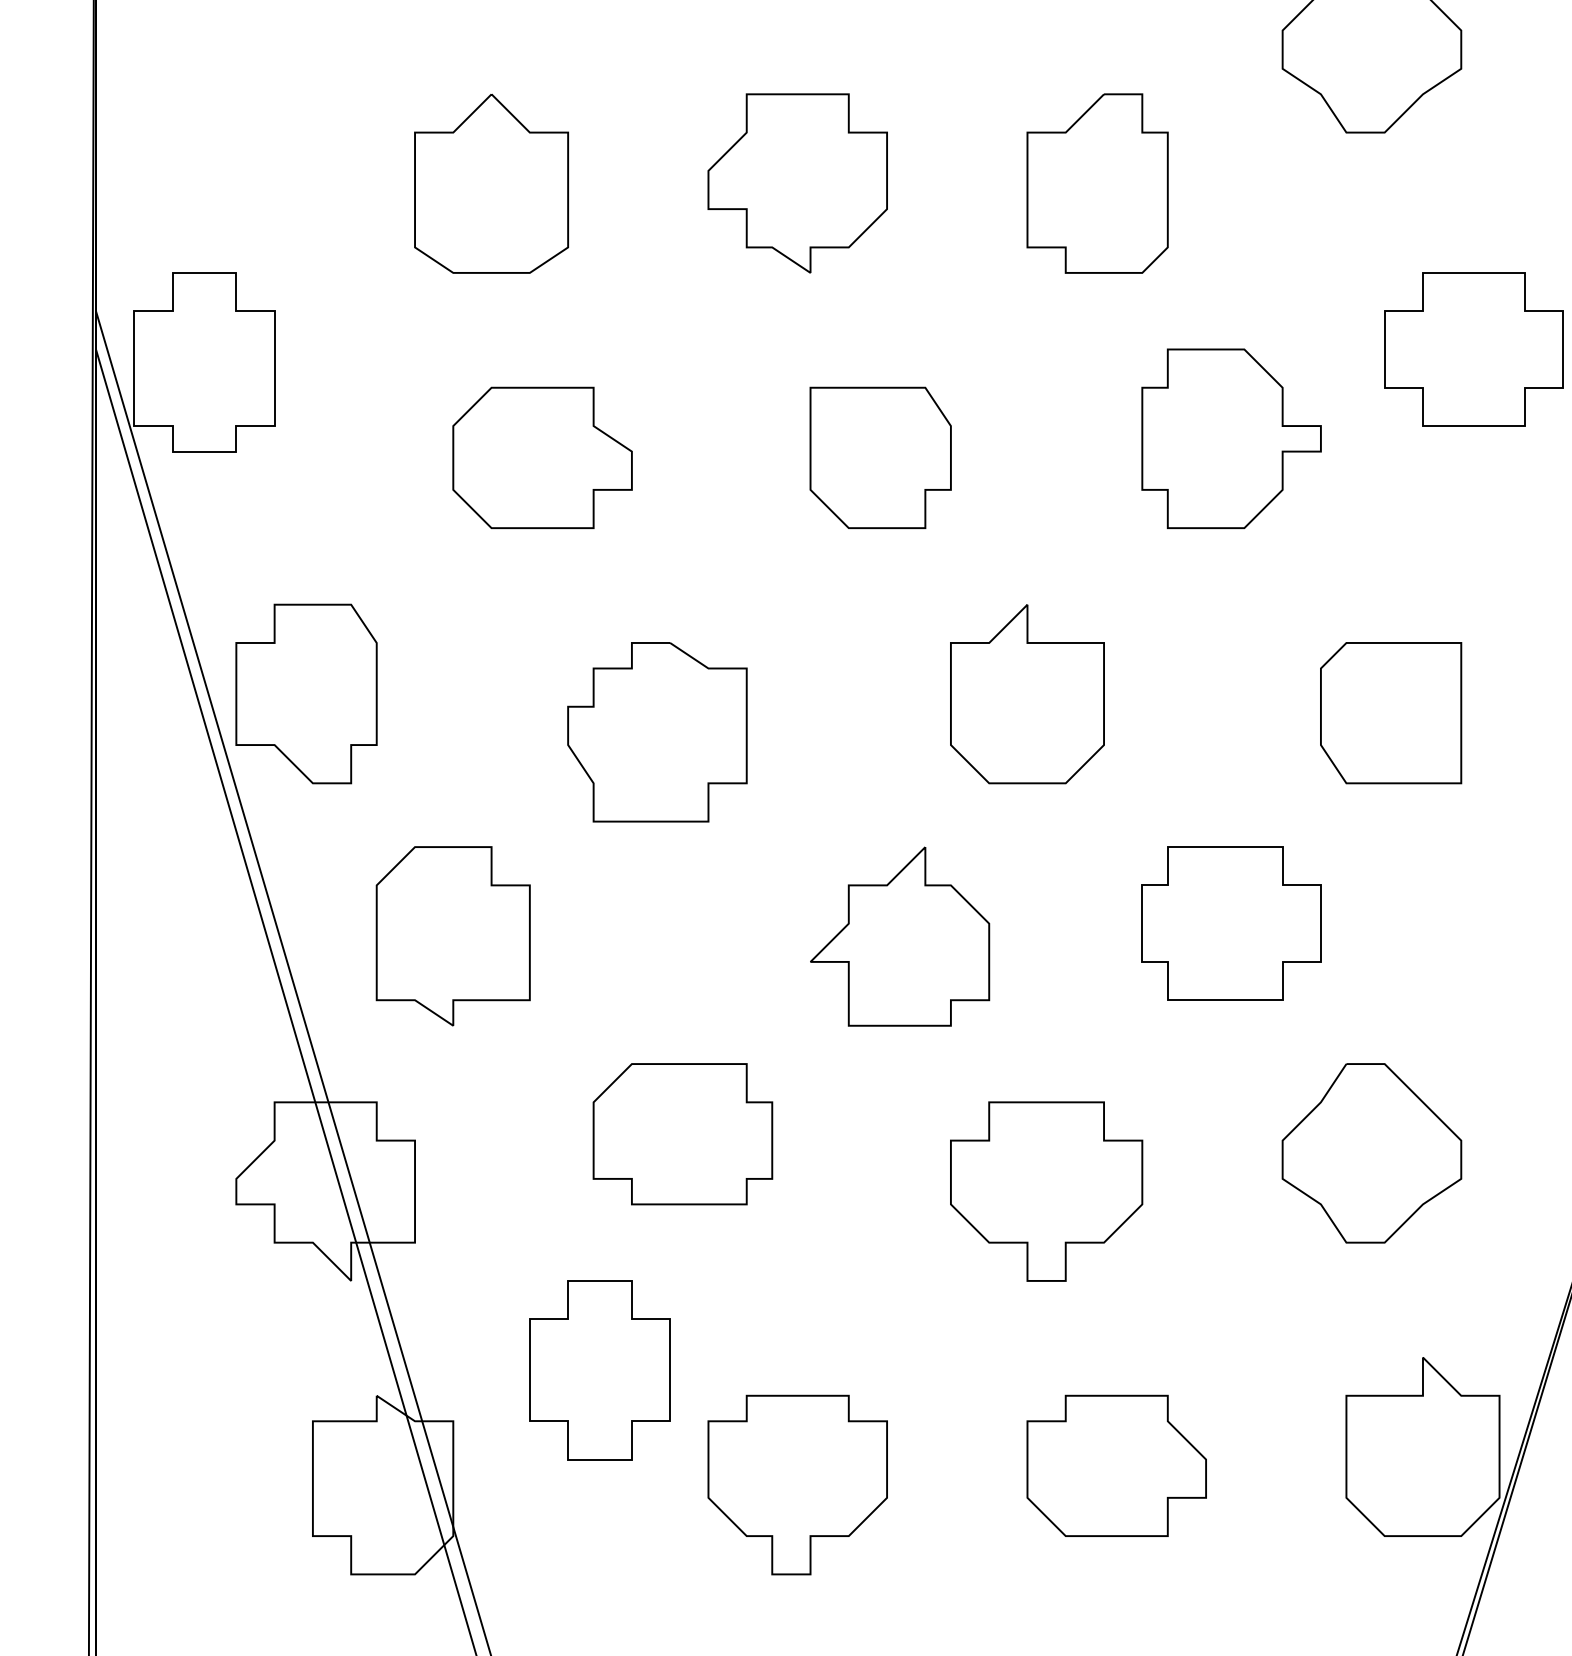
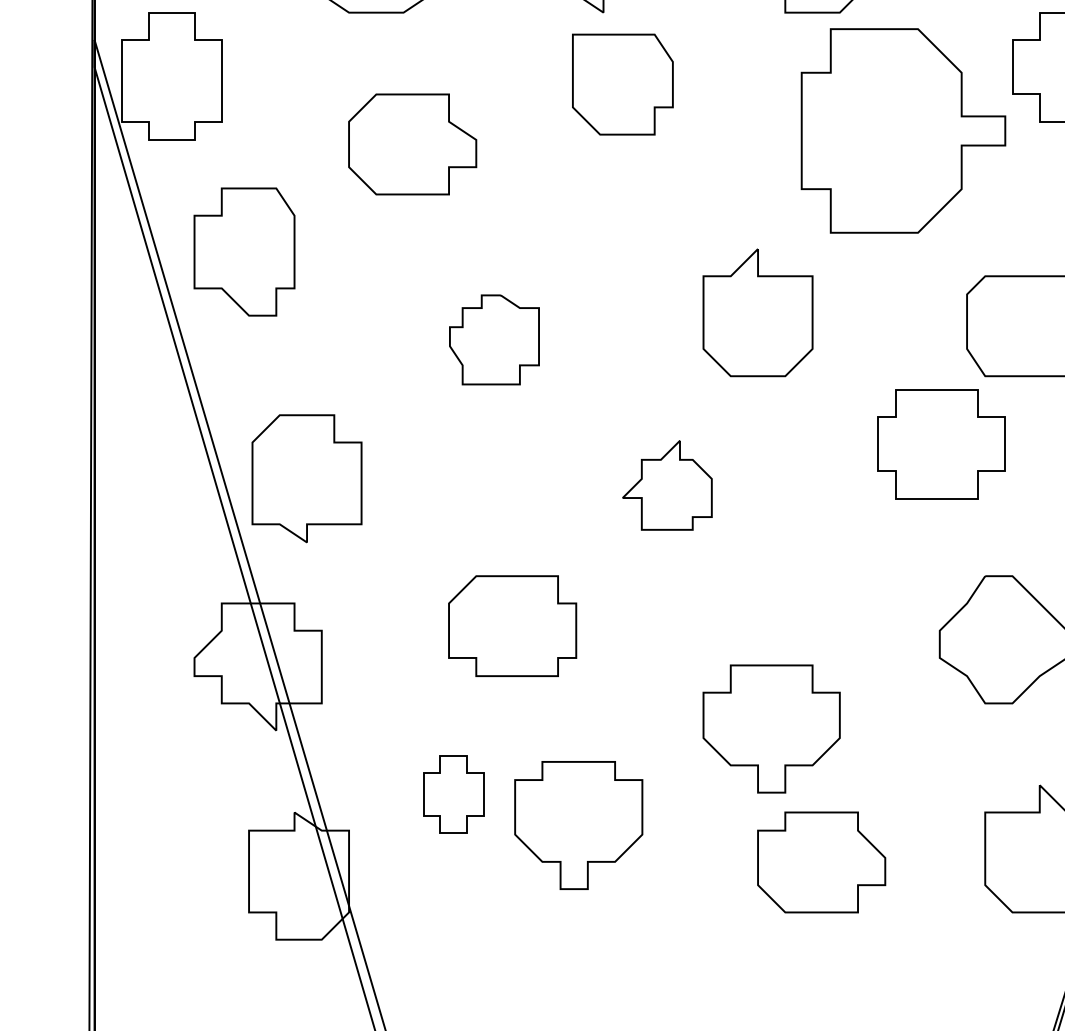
part: (1231, 438) -> (903, 130), size x1.6
part: (880, 457) -> (622, 84), moved
part: (306, 693) -> (244, 251), moved
part: (657, 732) -> (494, 340), size x0.7
part: (1231, 923) -> (941, 444), moved
part: (452, 936) -> (306, 478), moved
part: (900, 936) -> (667, 485), size x0.7
part: (1046, 1191) -> (771, 728), moved
part: (599, 1370) -> (453, 794), size x0.6
part: (797, 1484) -> (578, 825), moved

